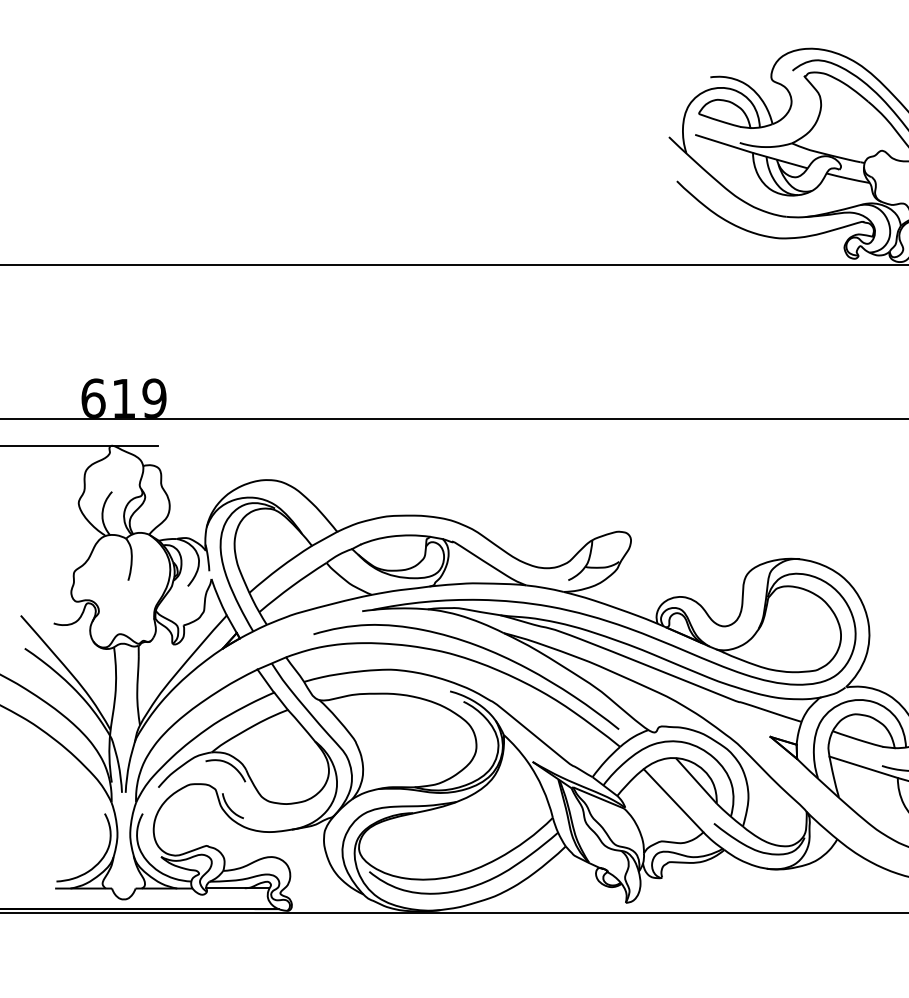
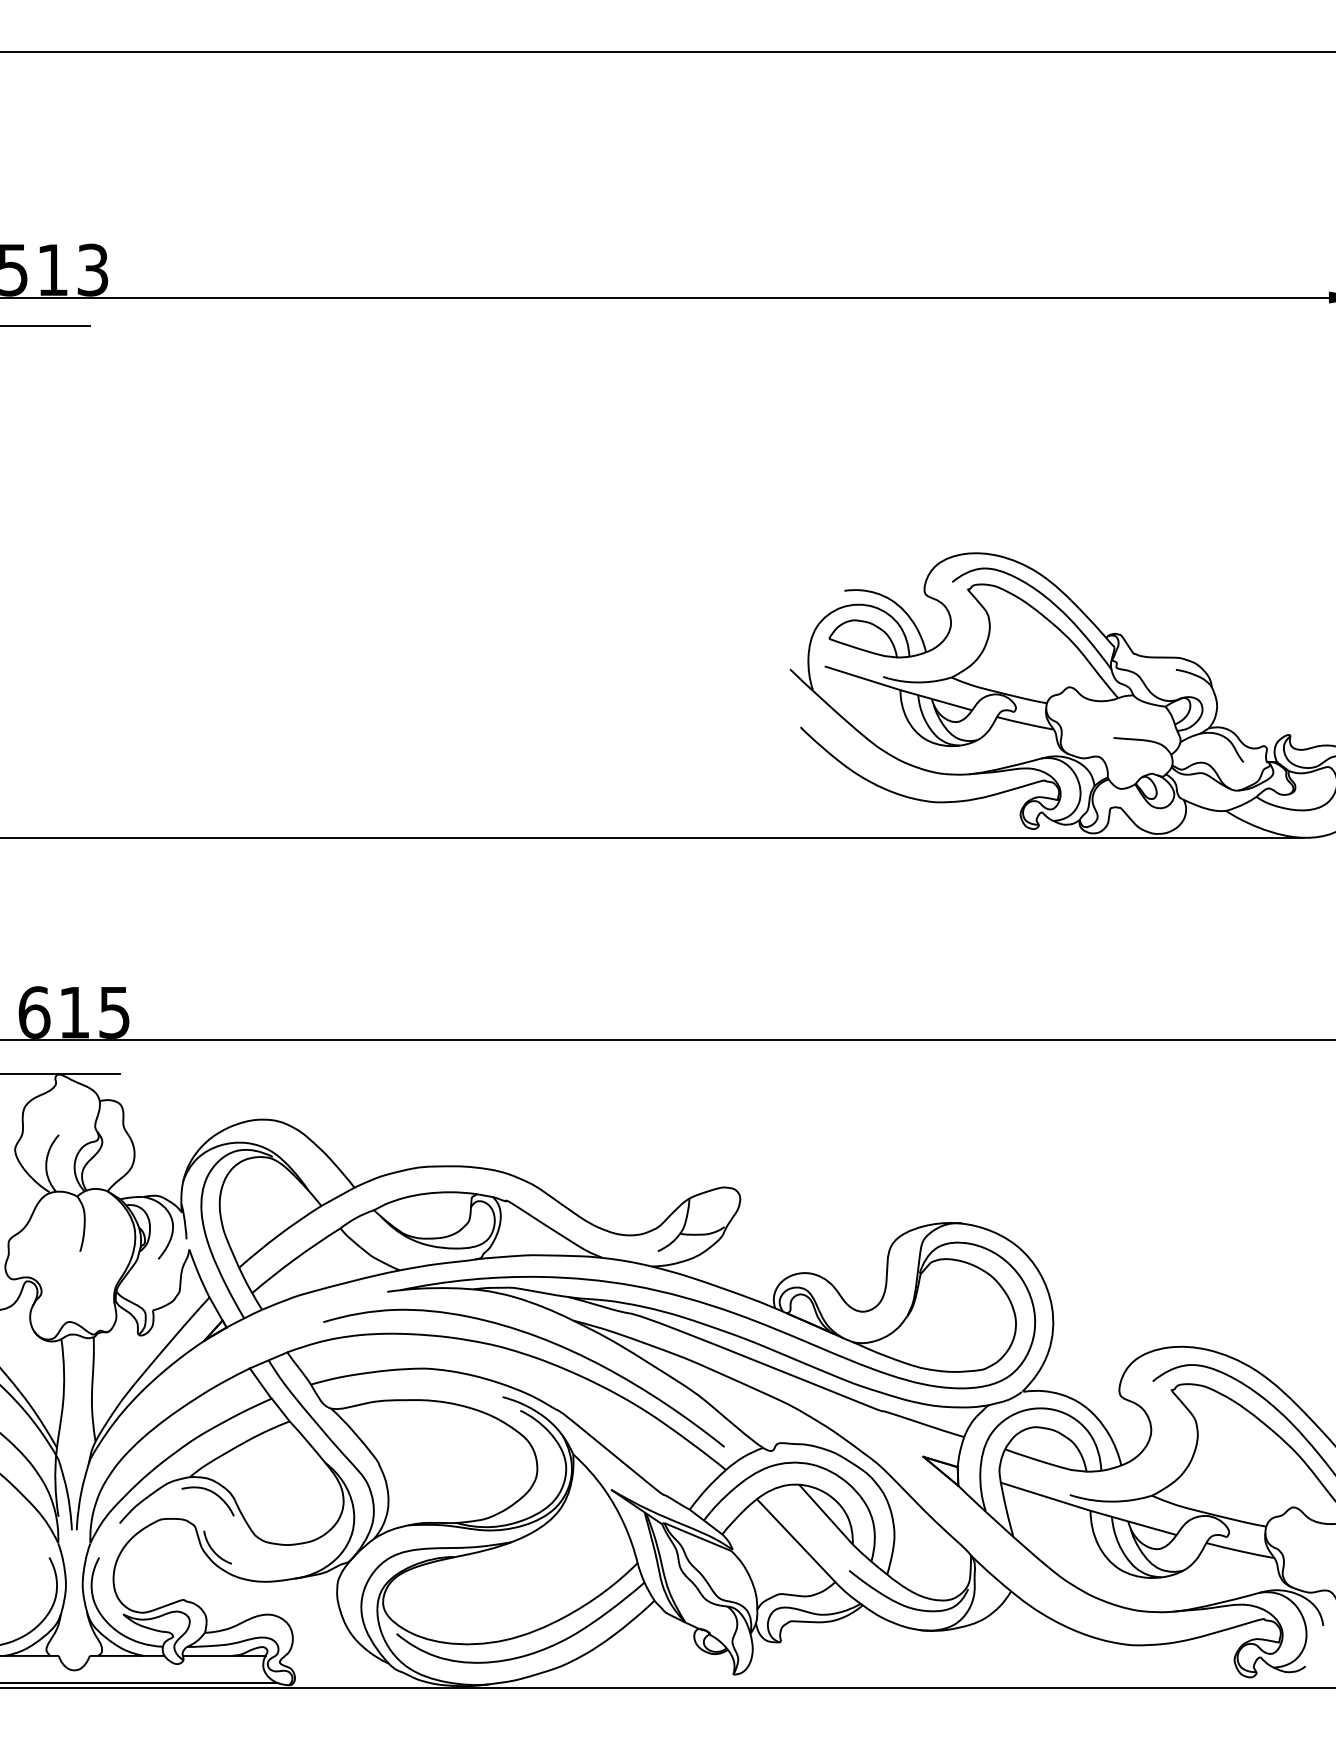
text: (154, 398) -> (114, 1012), 619 -> 615

